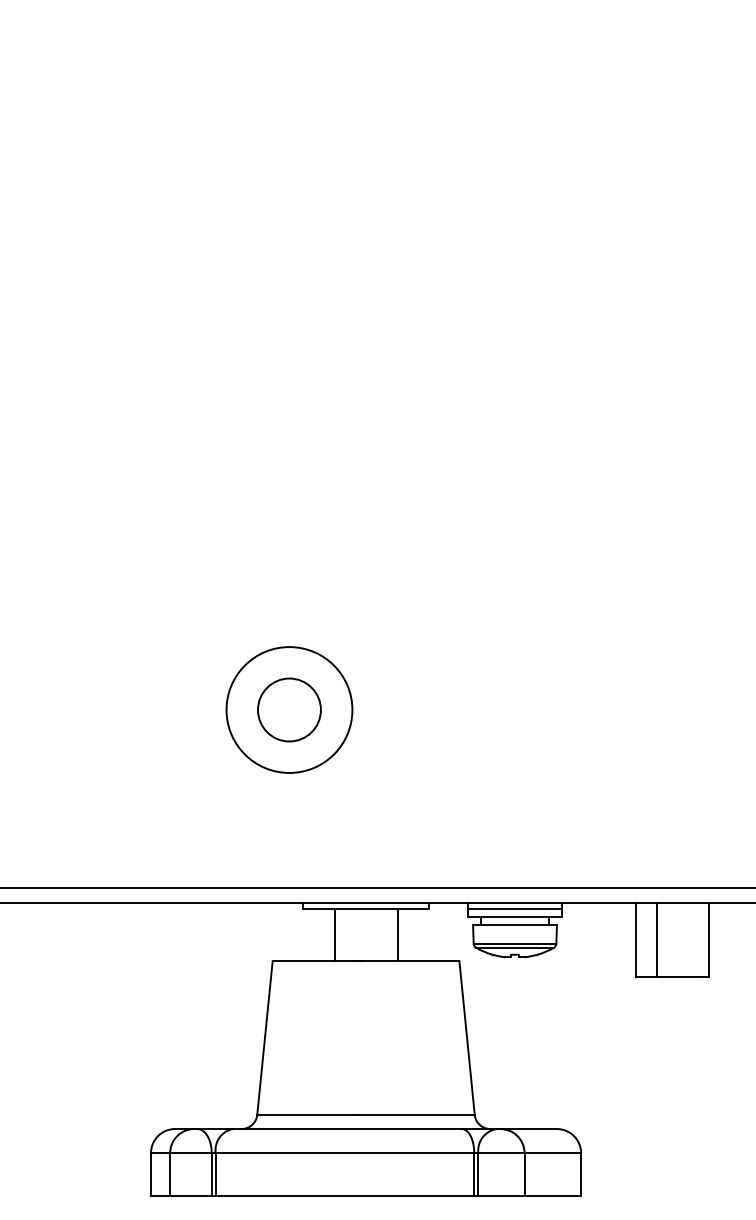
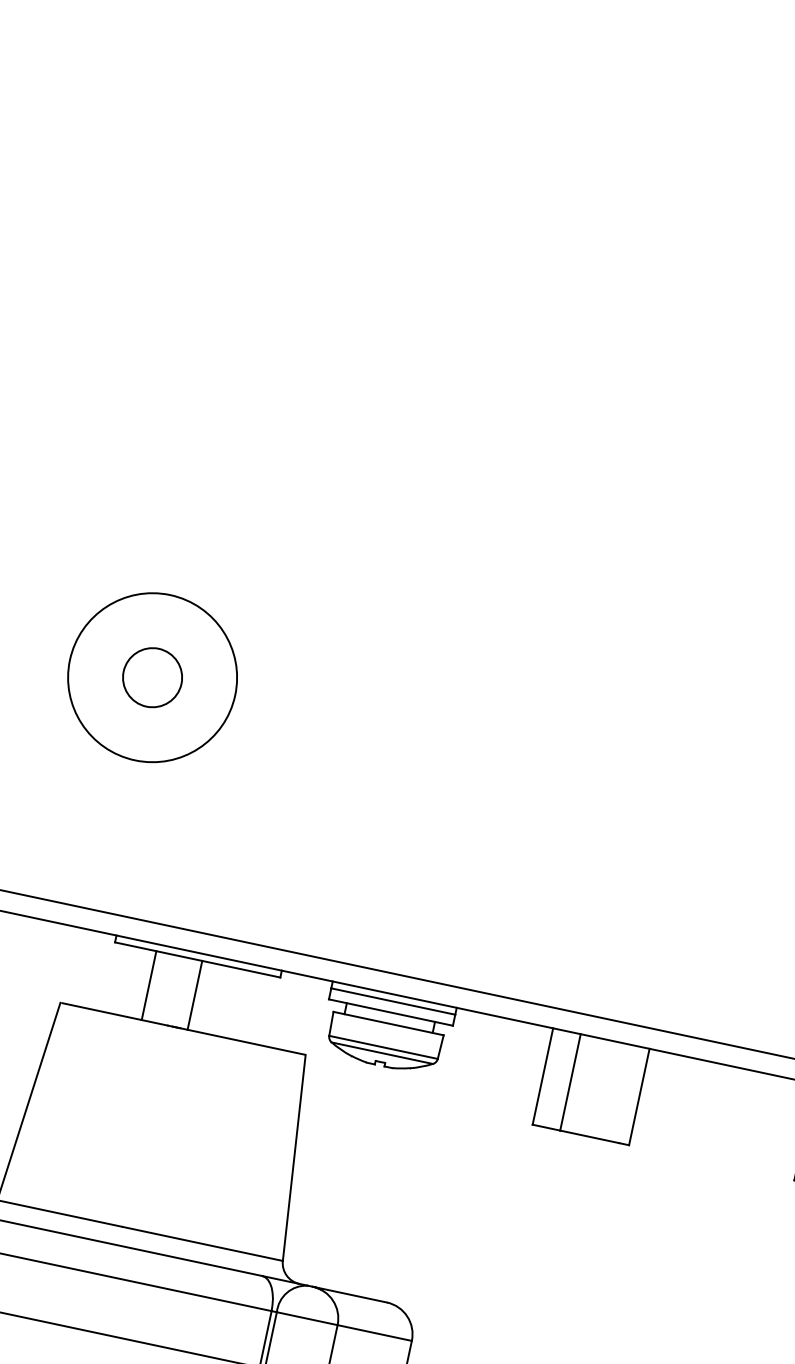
circle: (289, 709) -> (152, 677), size x0.7
line: (397, 934) -> (195, 994), moved

